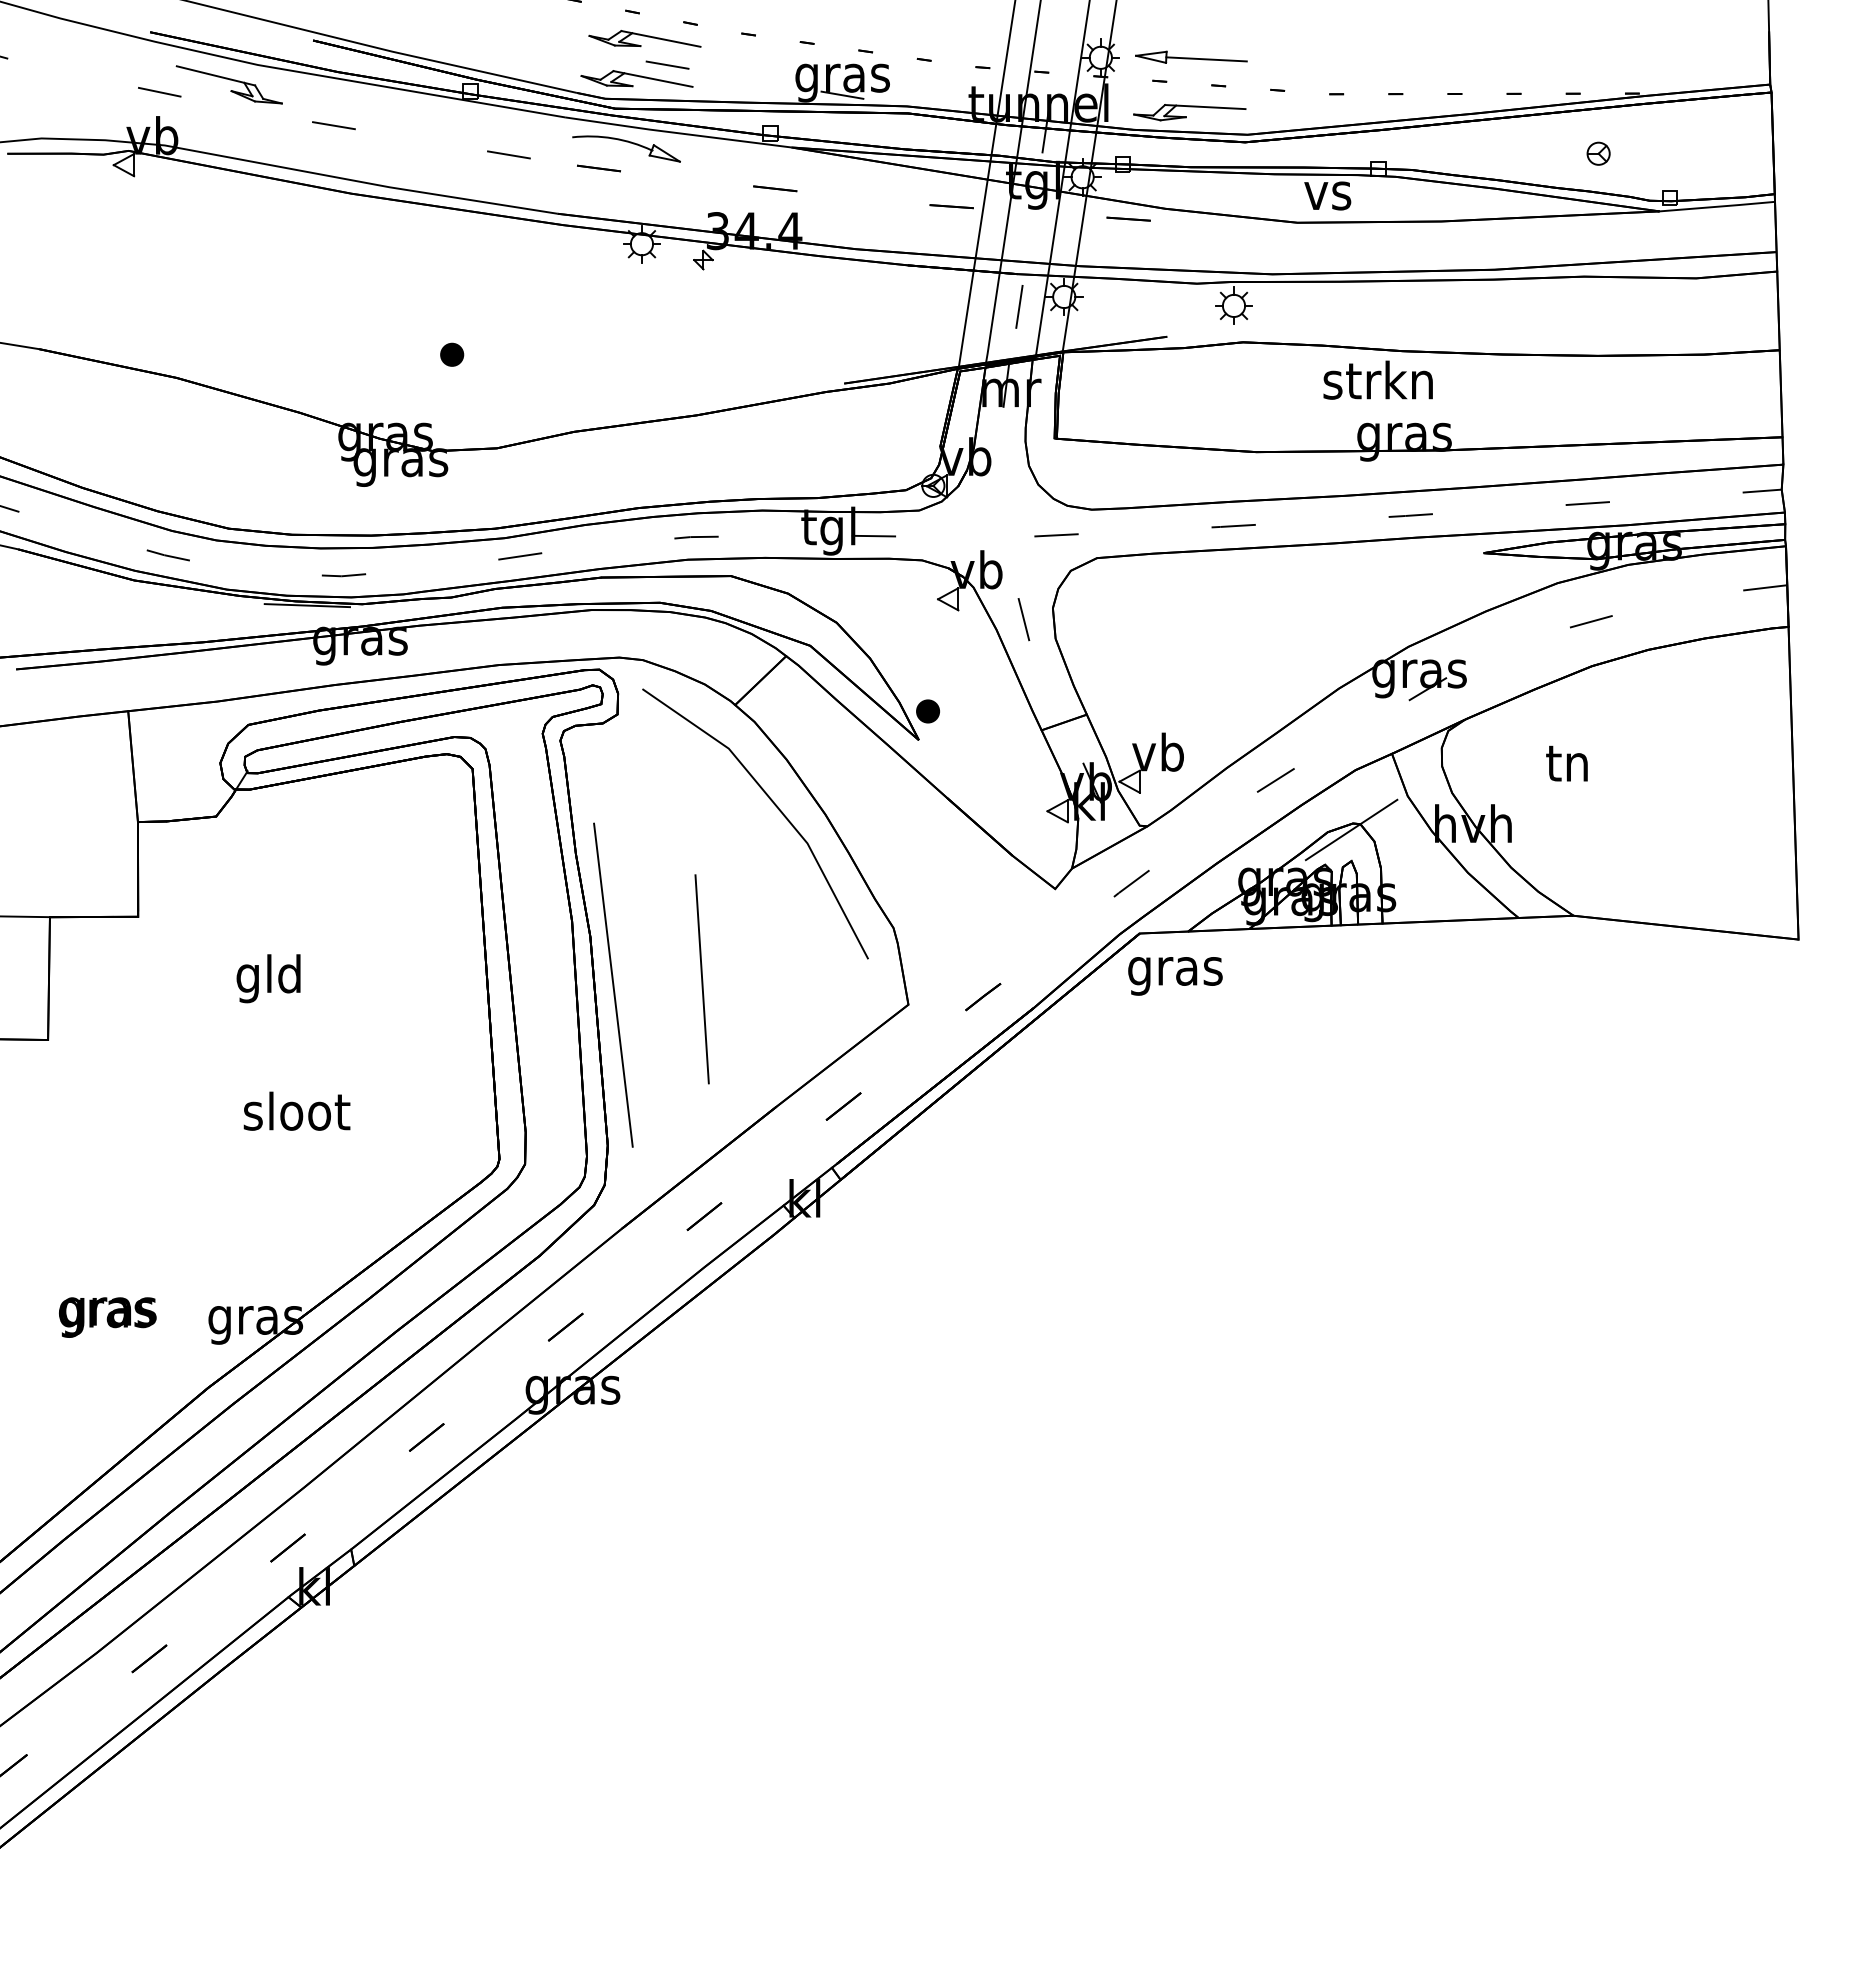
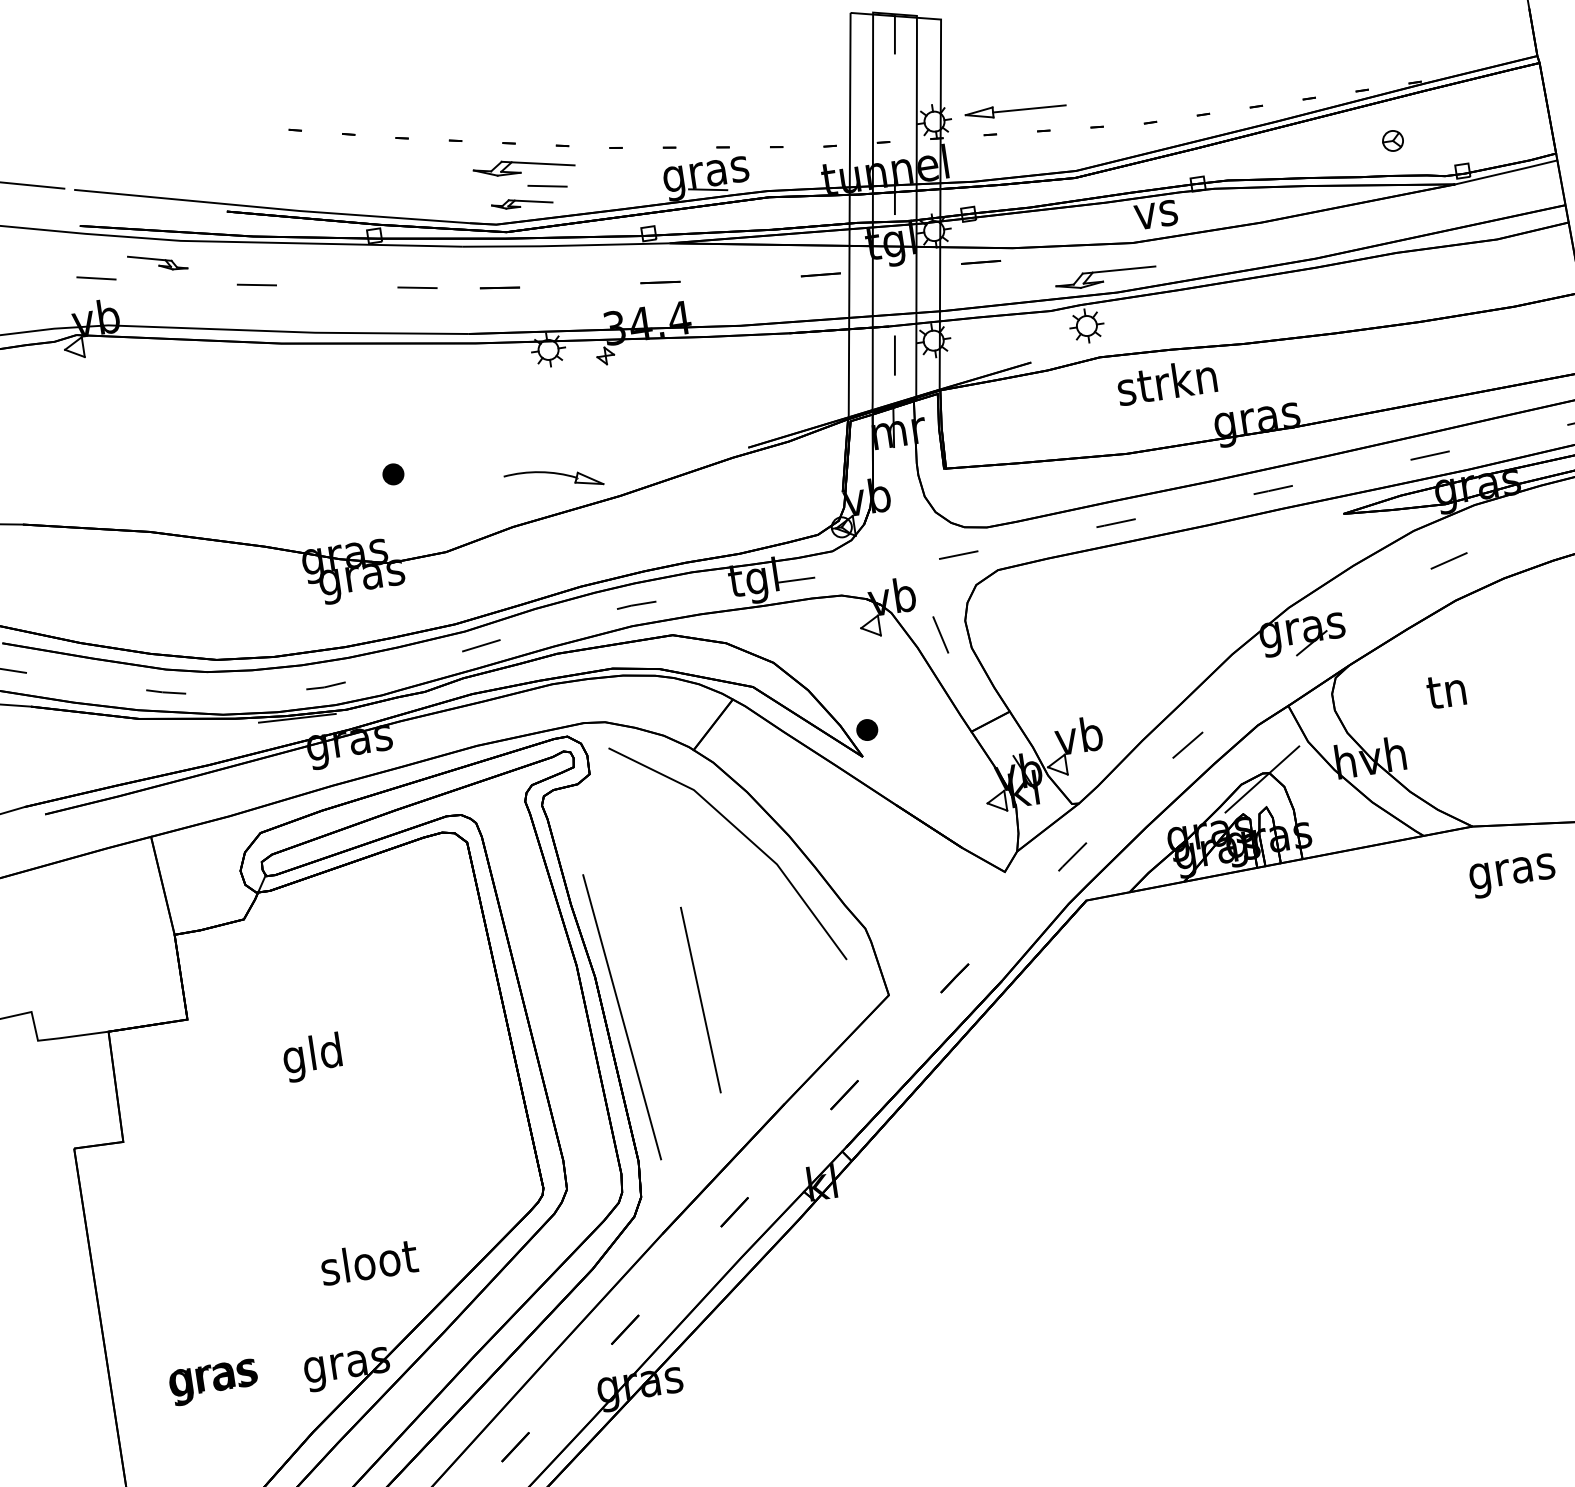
part: (636, 78) -> (521, 202), size x0.6
part: (228, 84) -> (157, 262), size x0.6
part: (1189, 112) -> (1105, 277), moved
part: (626, 148) -> (553, 479), moved
text: (1377, 379) -> (1166, 381), moved
text: (1175, 976) -> (1512, 876), moved
text: (296, 1110) -> (368, 1261), moved

